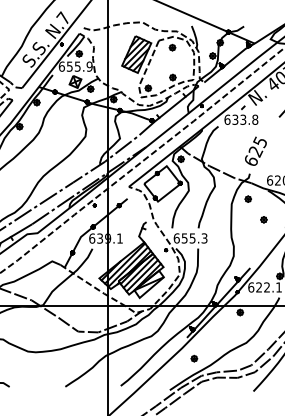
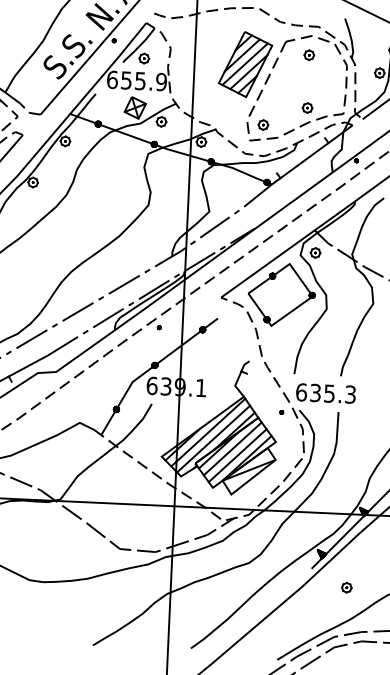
text: (184, 237) -> (315, 391), 655.3 -> 635.3
part: (194, 358) -> (347, 587), moved

